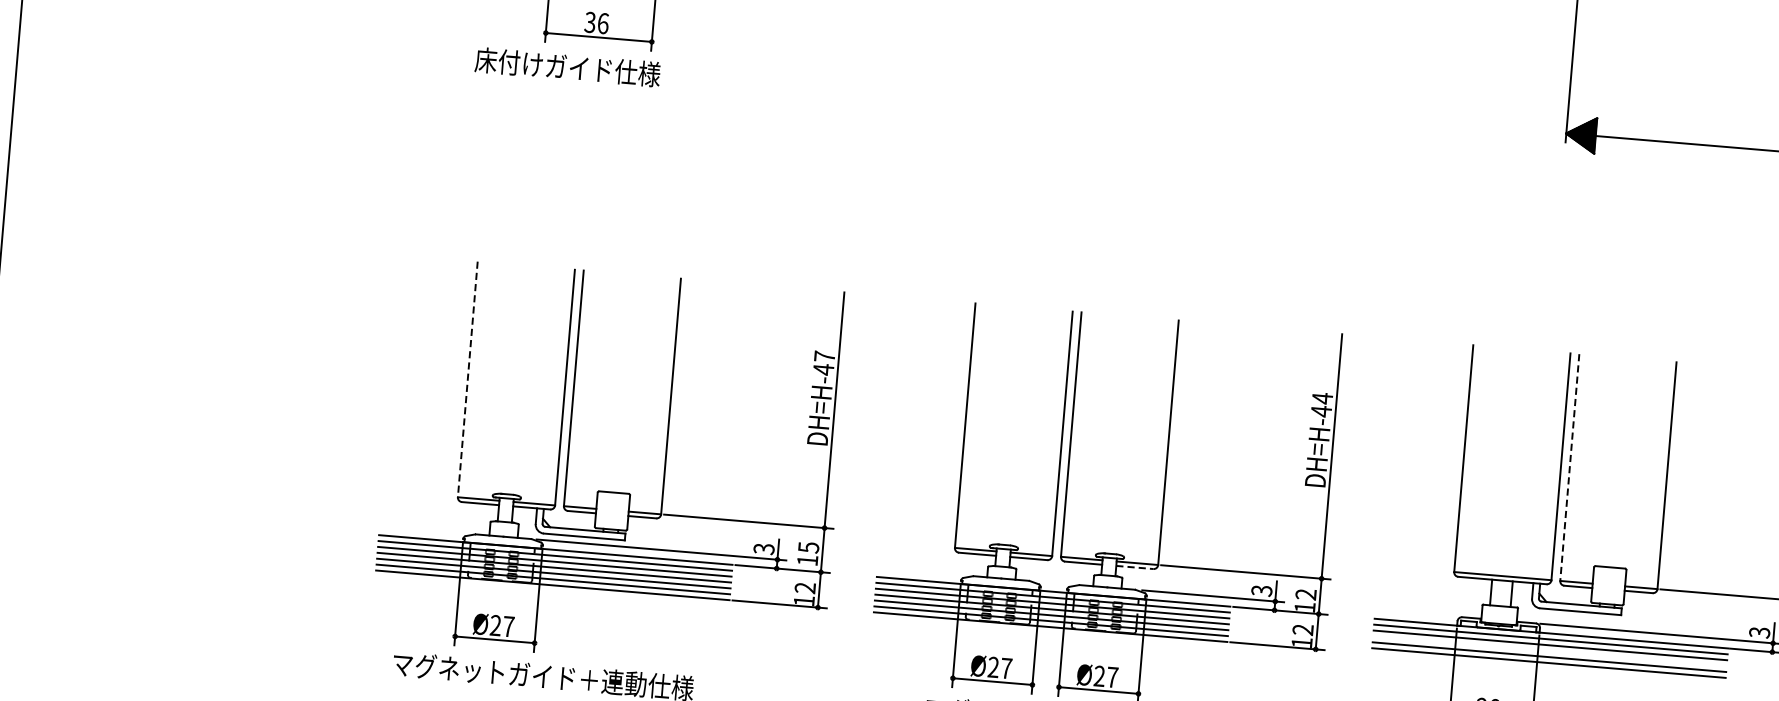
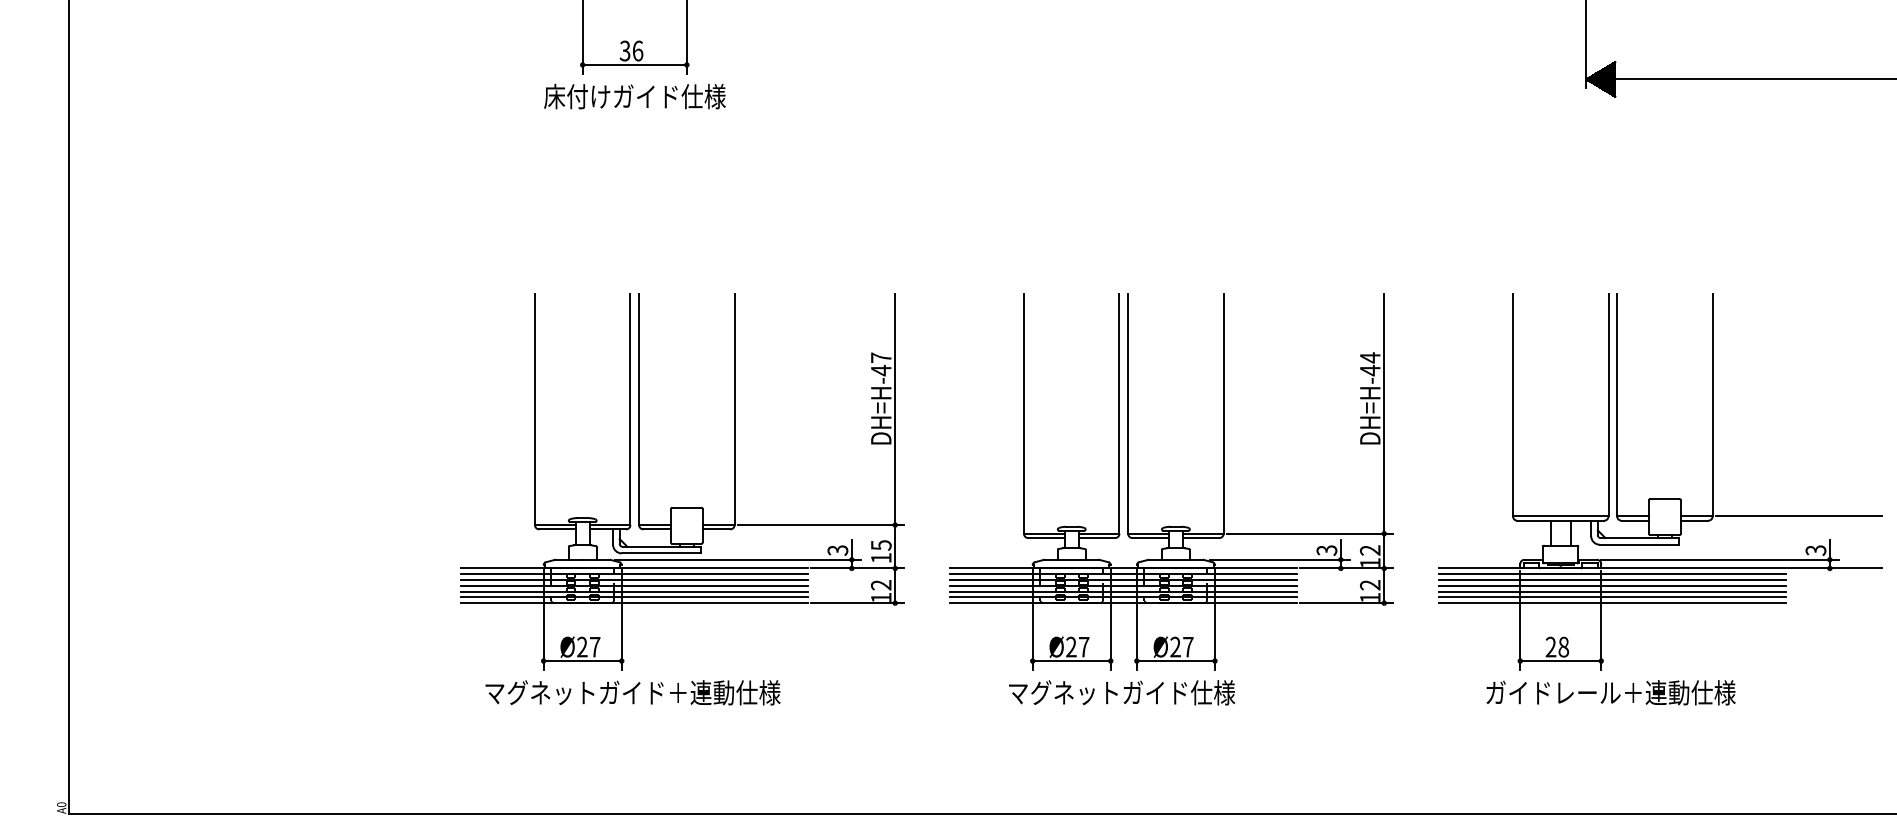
text: (567, 67) -> (634, 96), moved
line: (467, 379) -> (534, 409), dashed -> solid
line: (1570, 468) -> (1617, 405), dashed -> solid
line: (1135, 567) -> (1201, 538), dashed -> solid
line: (1549, 650) -> (1612, 585), added
line: (1548, 669) -> (1612, 603), added

